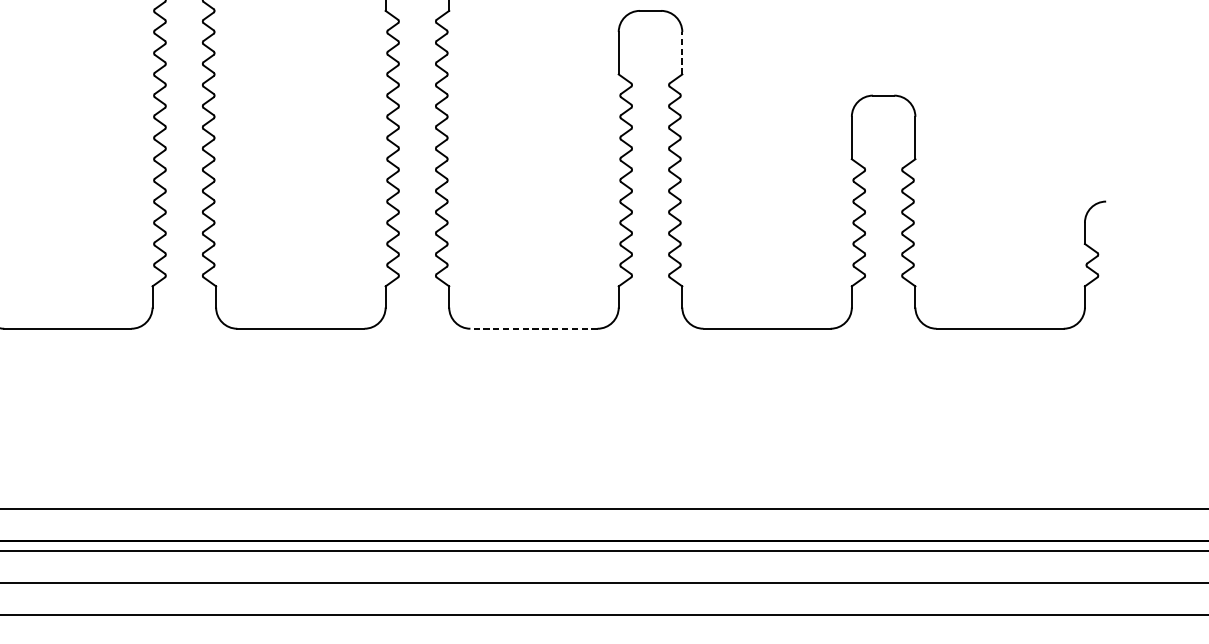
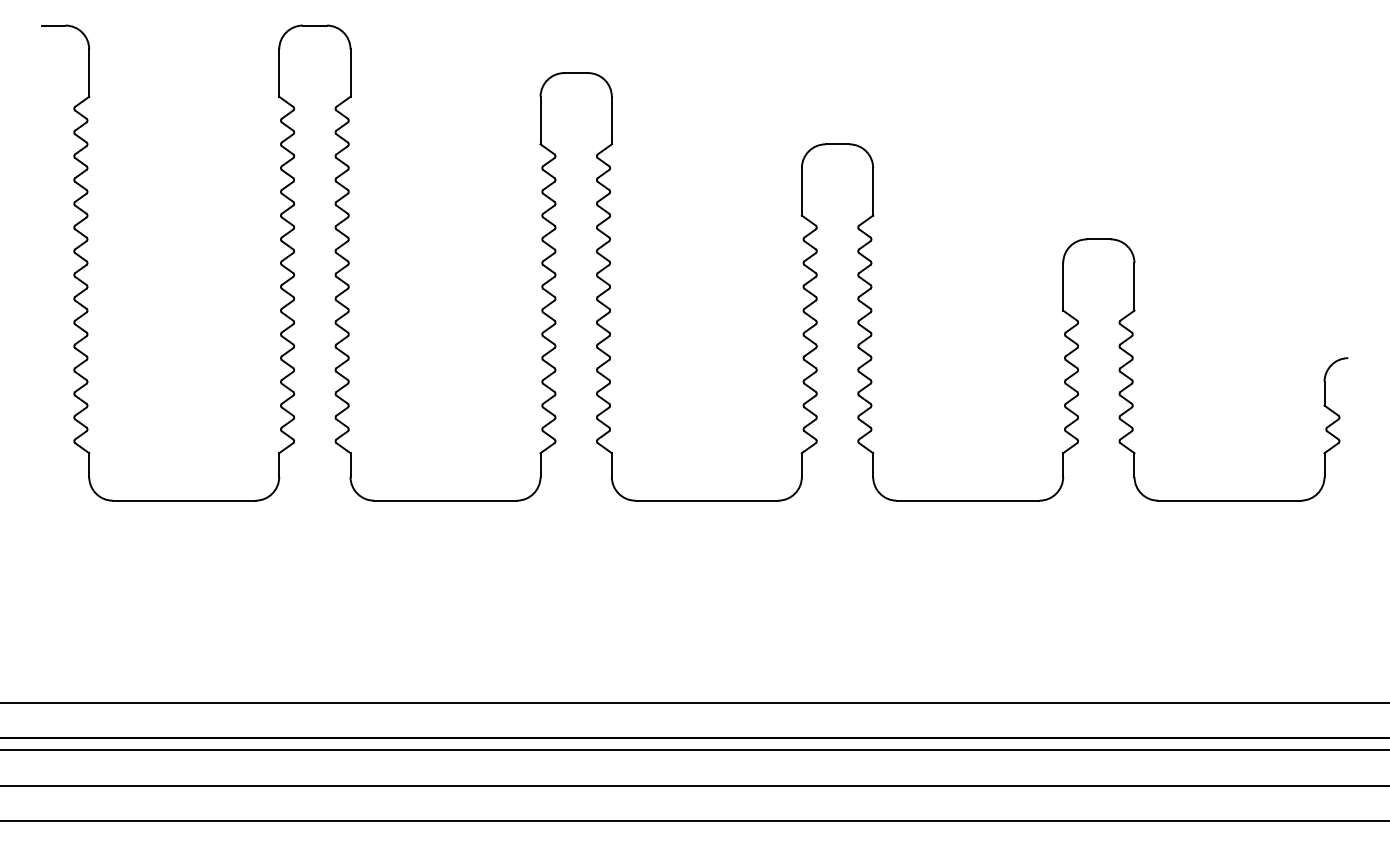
line: (682, 52) -> (873, 191), dashed -> solid
line: (533, 328) -> (706, 500), dashed -> solid

